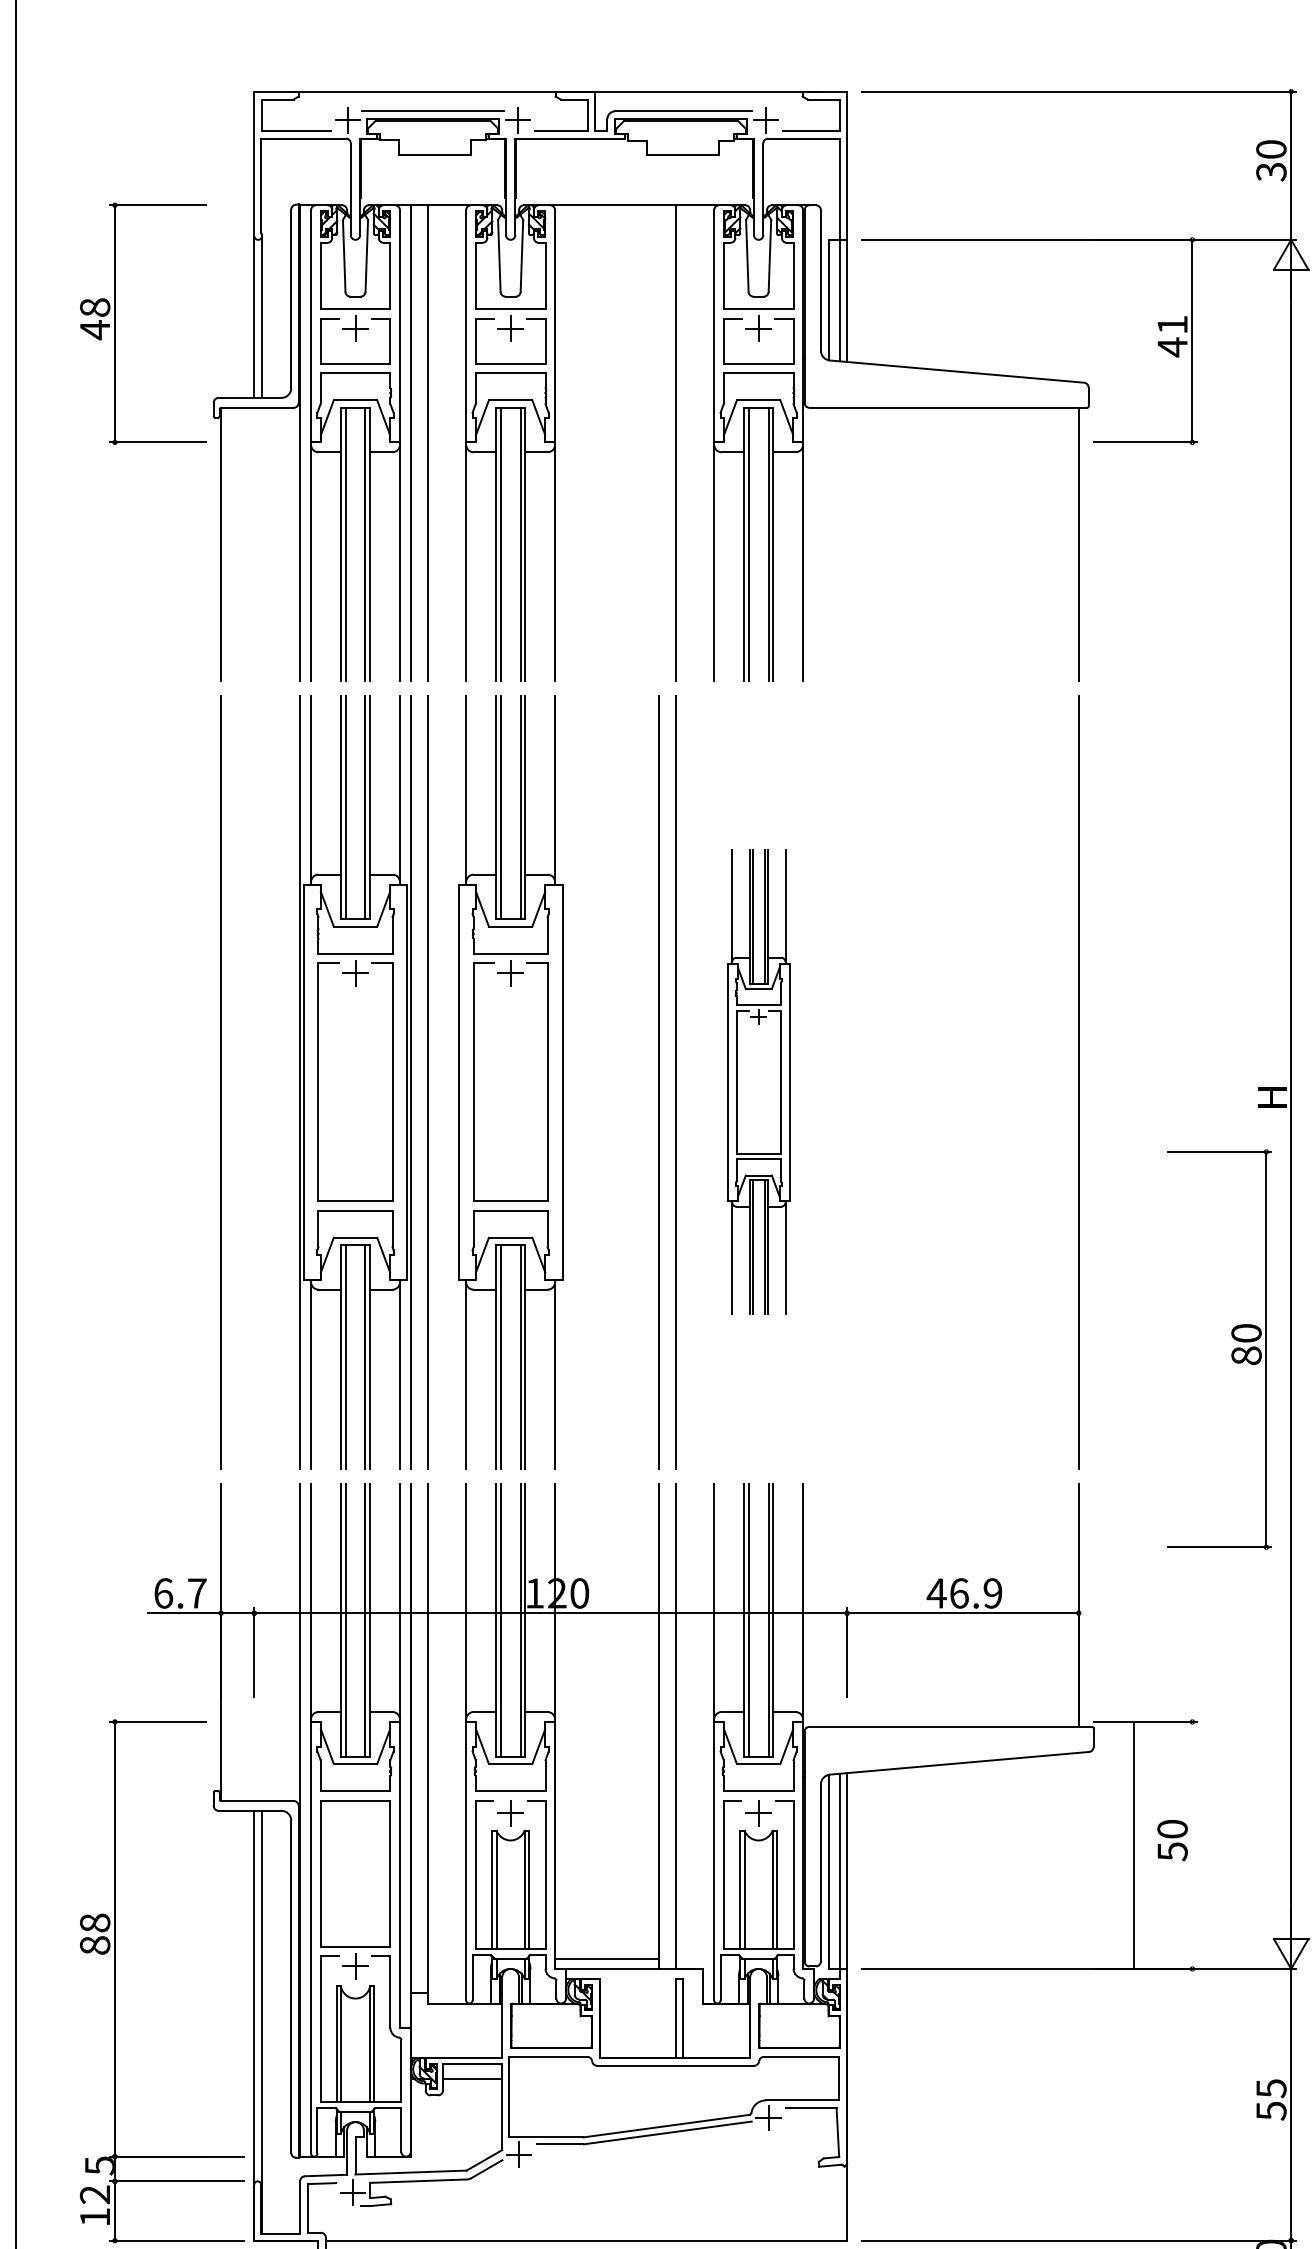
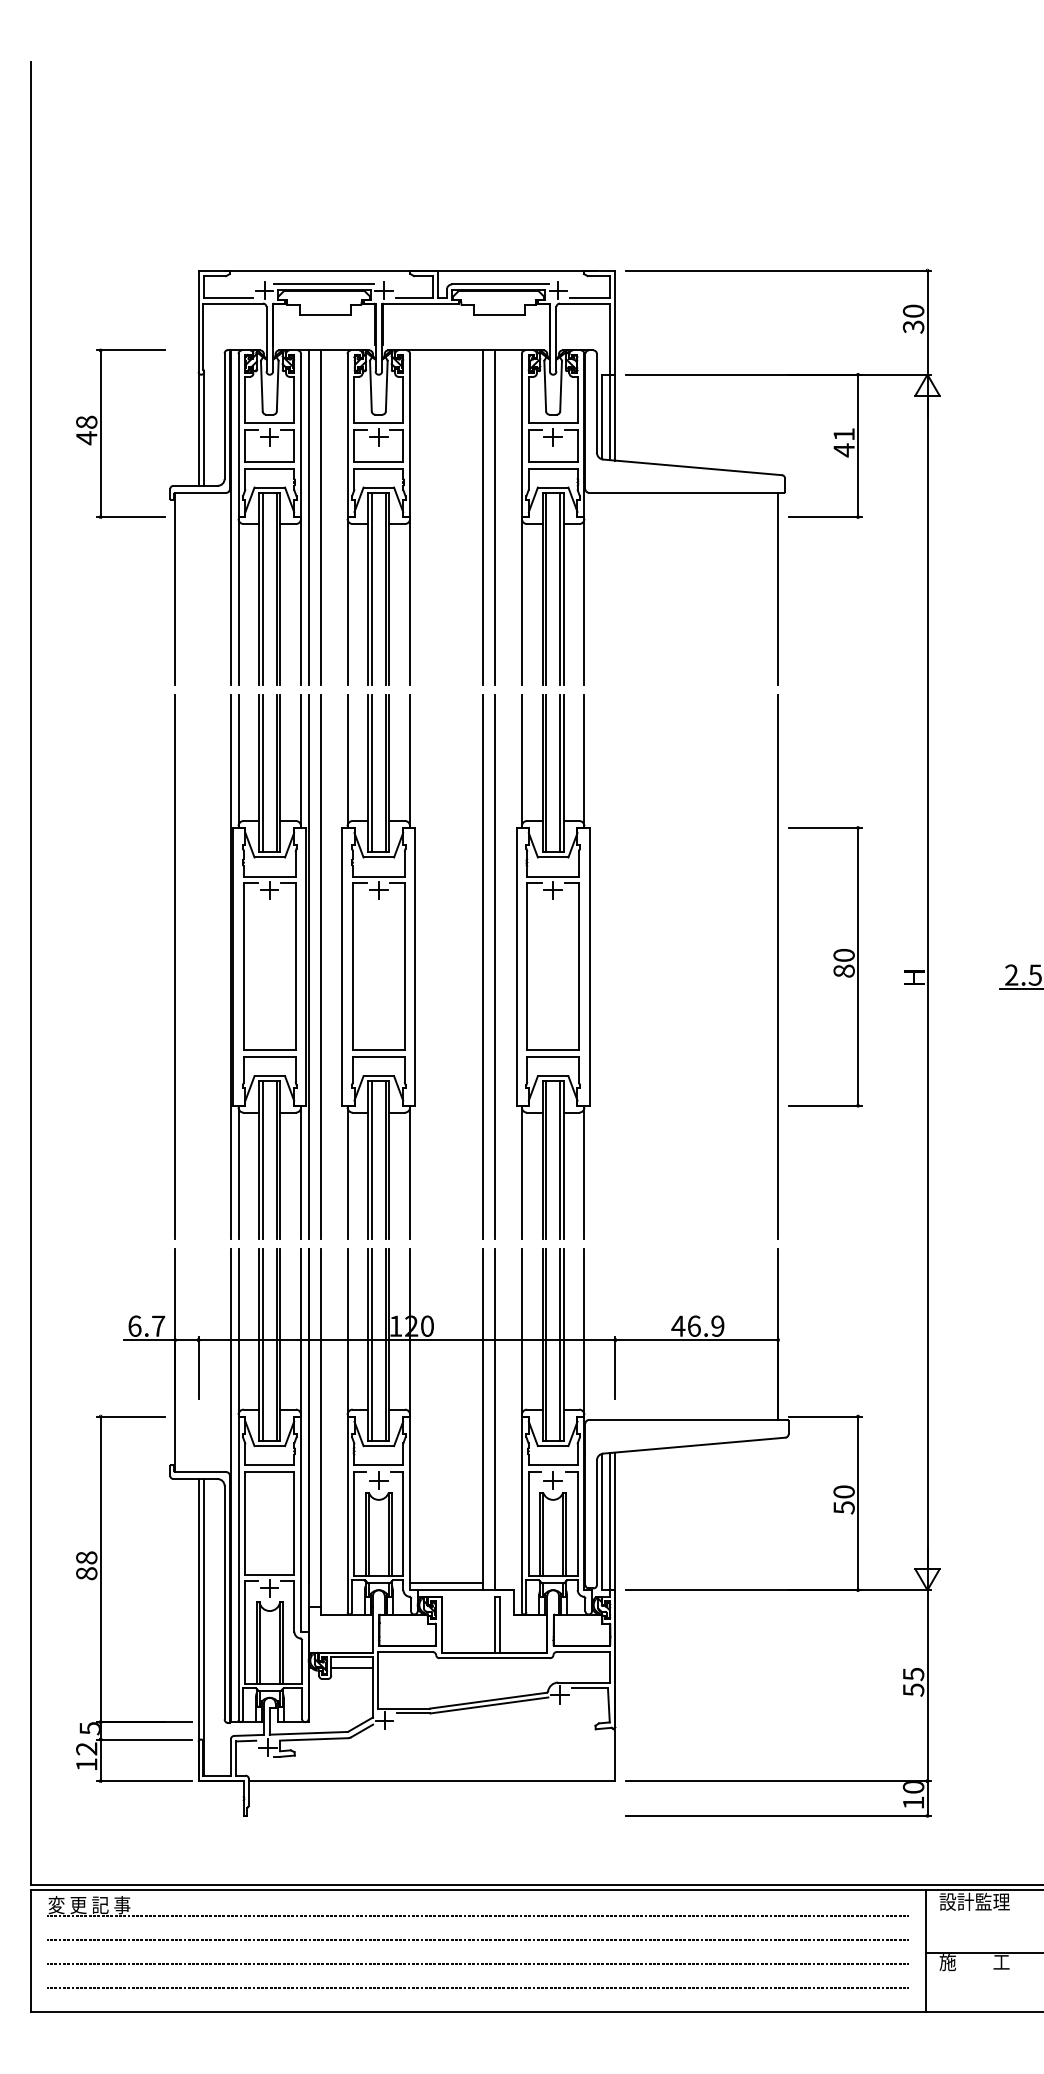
line: (659, 442) -> (483, 517), added
part: (759, 1081) -> (553, 966), size x1.67
part: (1231, 1353) -> (833, 969), moved
line: (1134, 1845) -> (858, 1503), moved

